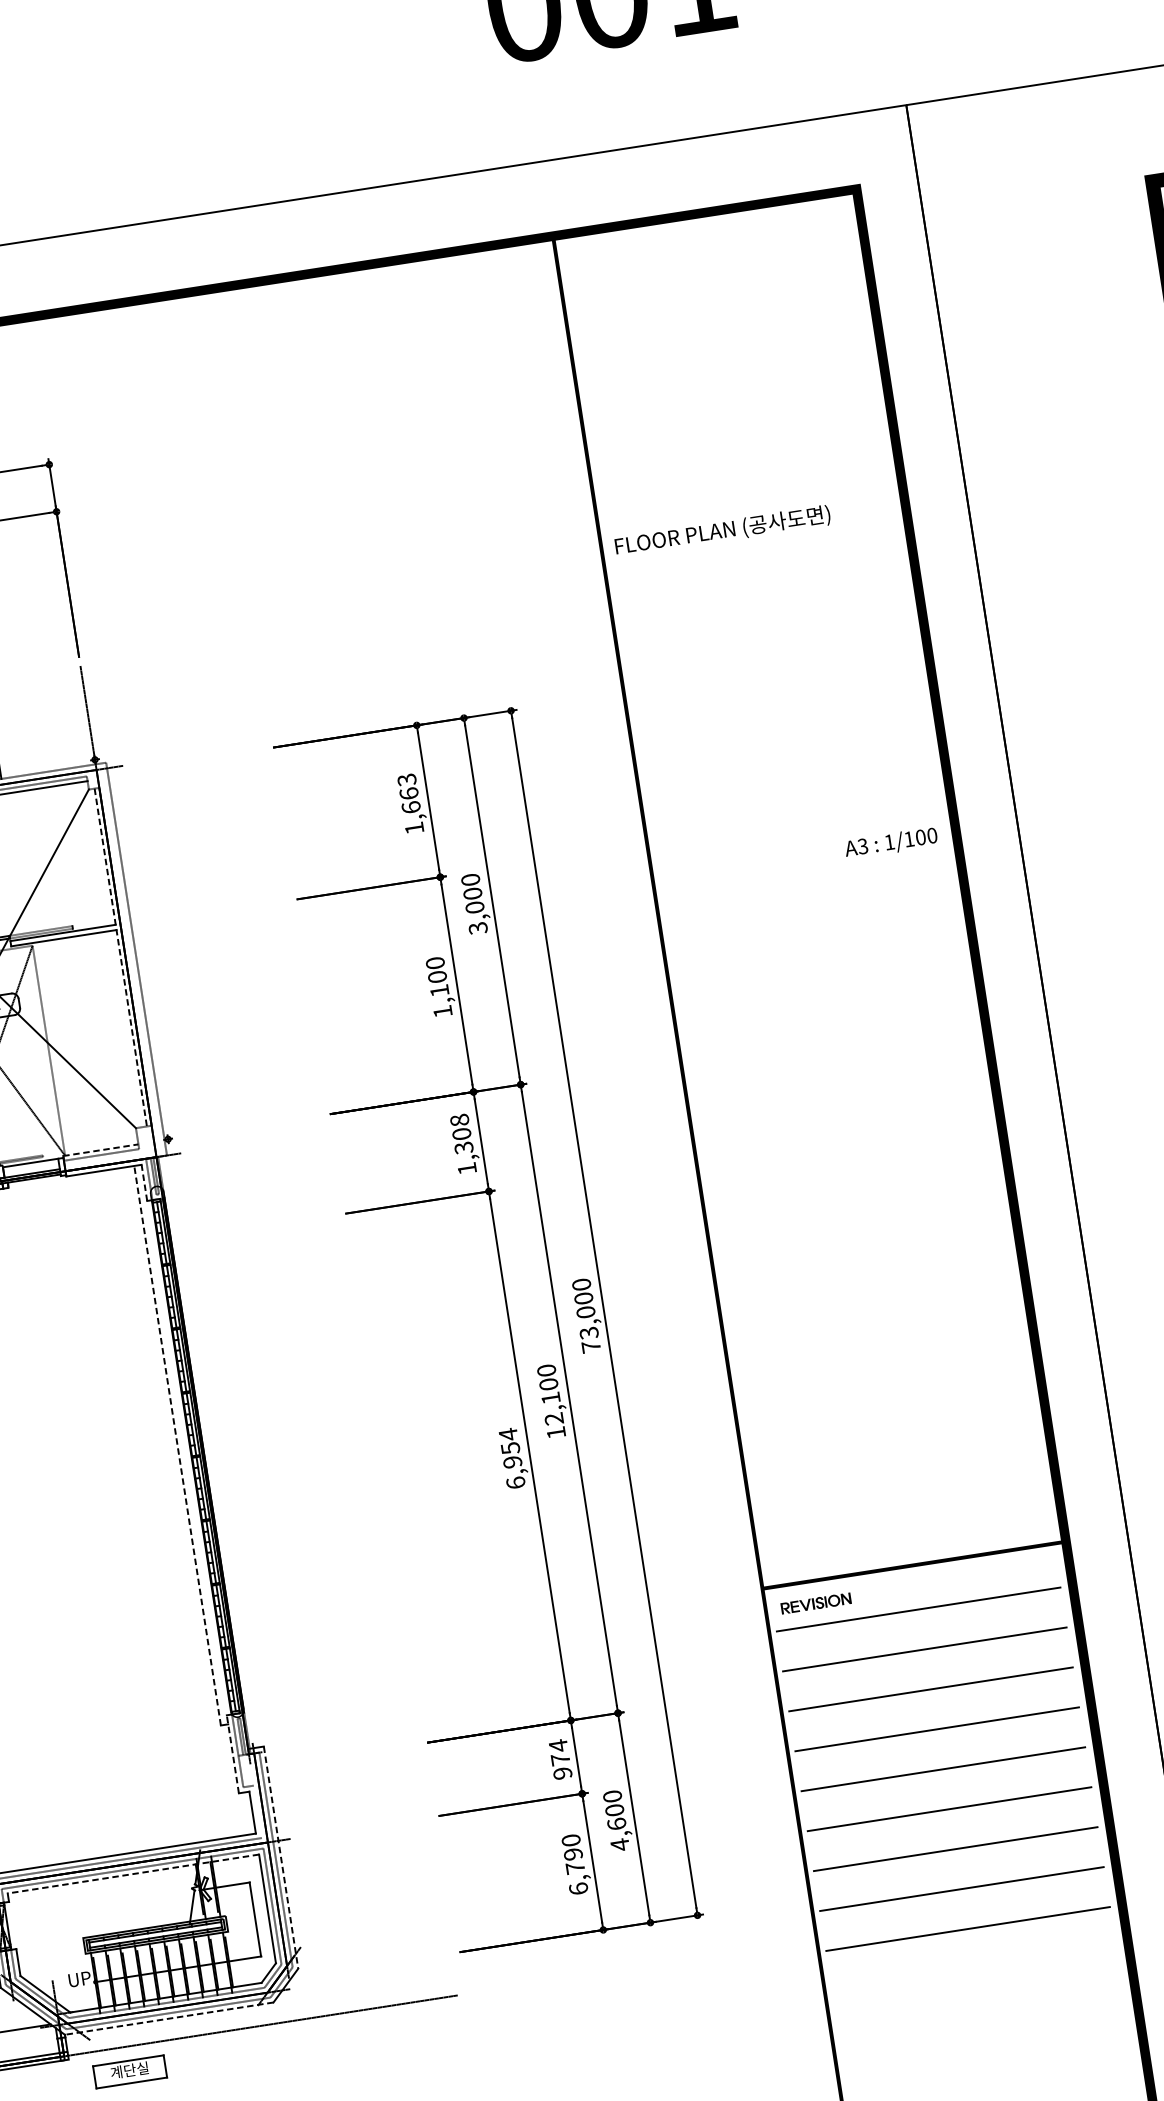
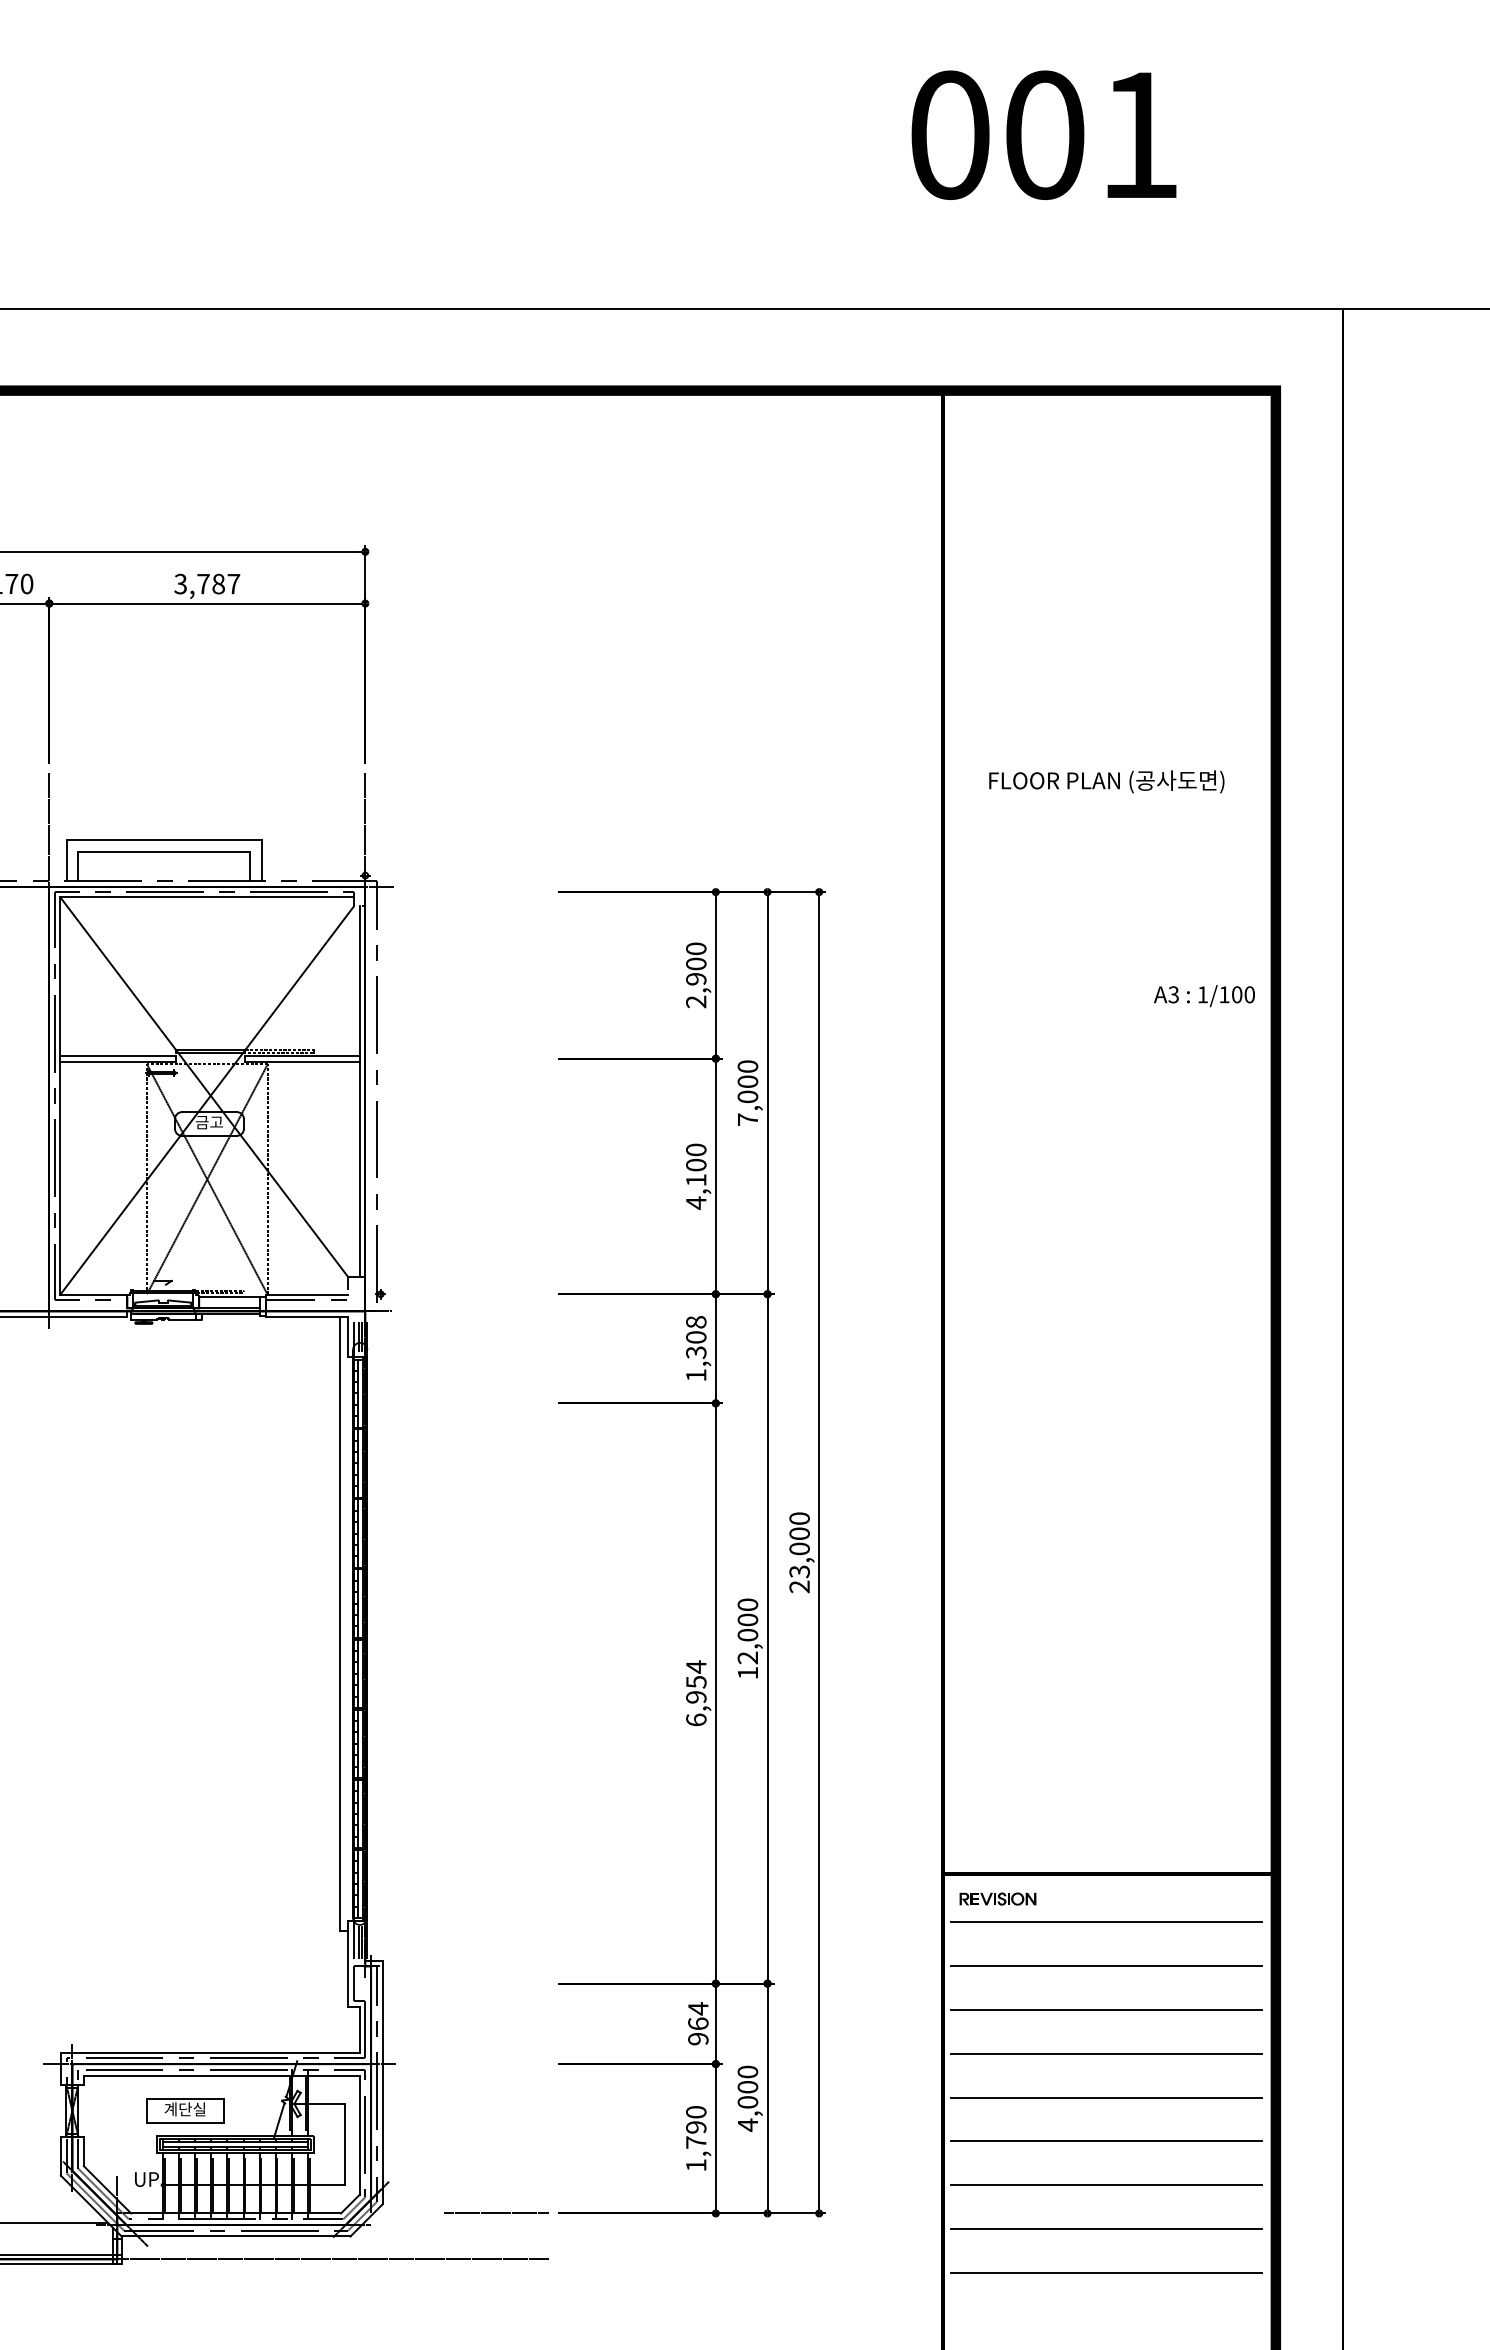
text: (722, 530) -> (1106, 781), moved
text: (410, 804) -> (696, 975), 1,663 -> 2,900
text: (891, 843) -> (1204, 996), moved
text: (477, 928) -> (747, 1119), 3,000 -> 7,000
line: (121, 958) -> (360, 1092), dashed -> solid
text: (443, 1011) -> (696, 1202), 1,100 -> 4,100
line: (101, 1149) -> (307, 1294), dashed -> solid
line: (144, 1183) -> (348, 1337), dashed -> solid
text: (591, 1346) -> (799, 1586), 73,000 -> 23,000
text: (550, 1398) -> (747, 1635), 12,100 -> 12,000
line: (178, 1446) -> (340, 1624), dashed -> solid
line: (233, 1753) -> (348, 1963), dashed -> solid
text: (560, 1759) -> (698, 2023), 974 -> 964
line: (257, 1811) -> (365, 2029), added
text: (616, 1824) -> (747, 2102), 4,600 -> 4,000
line: (280, 1857) -> (382, 2082), dashed -> solid
line: (133, 1873) -> (221, 2075), dashed -> solid
text: (578, 1888) -> (696, 2165), 6,790 -> 1,790
line: (403, 1960) -> (496, 2213), added
line: (168, 2018) -> (235, 2236), dashed -> solid
part: (130, 2071) -> (185, 2110), moved

